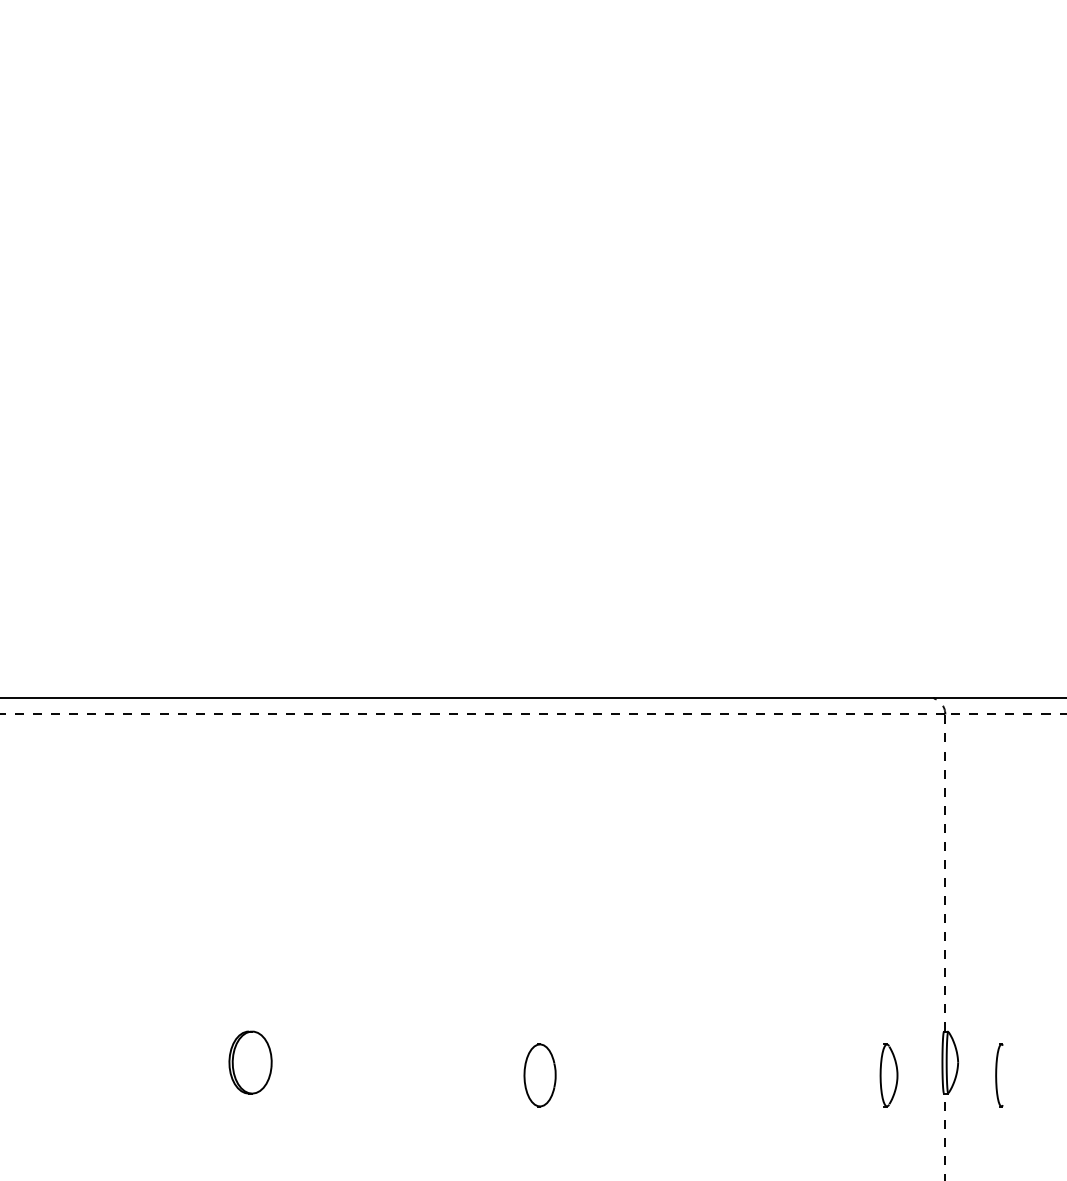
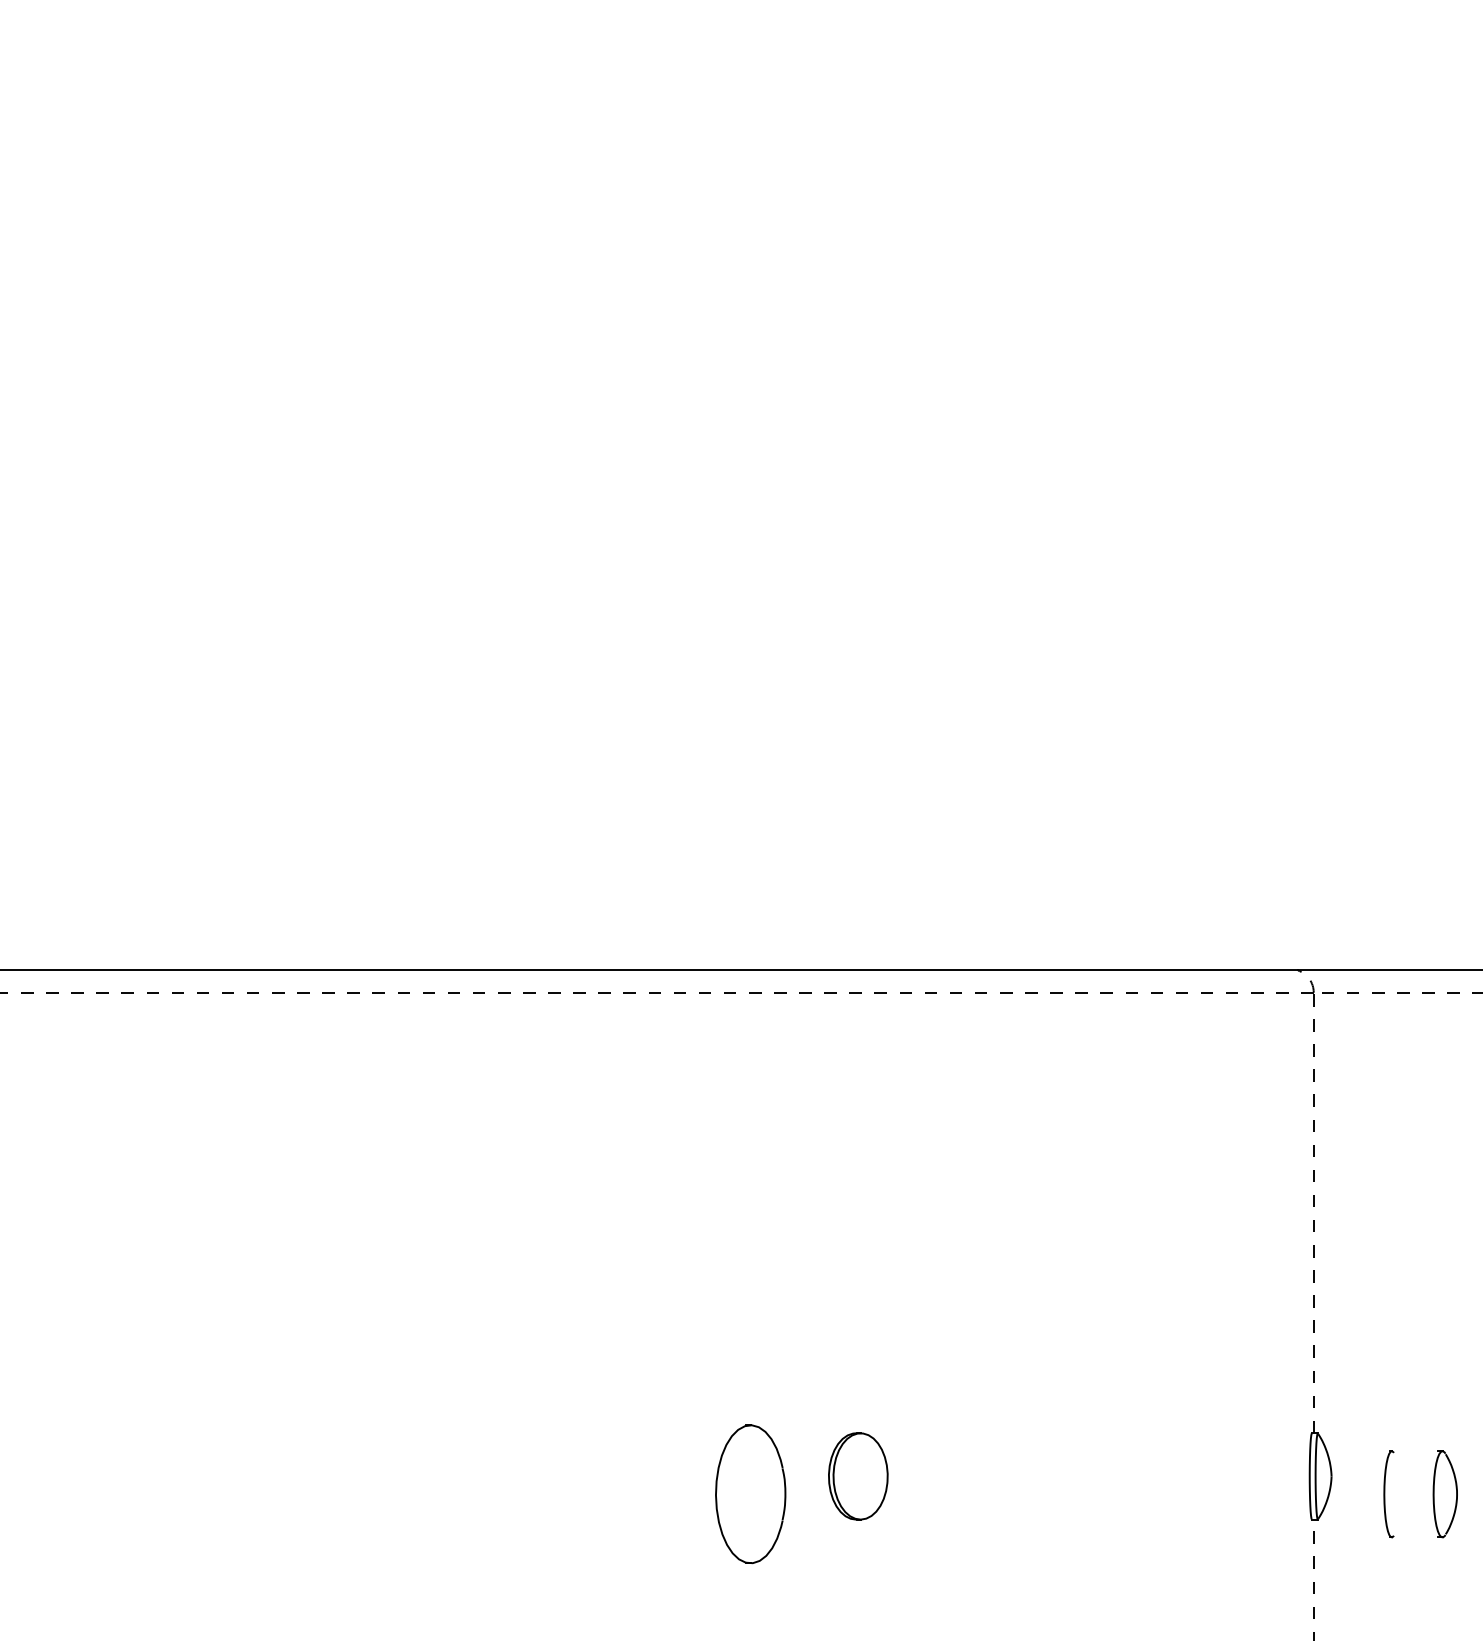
part: (250, 1062) -> (858, 1476), moved
part: (539, 1075) -> (749, 1494), size x1.6
part: (888, 1075) -> (1444, 1494), moved

